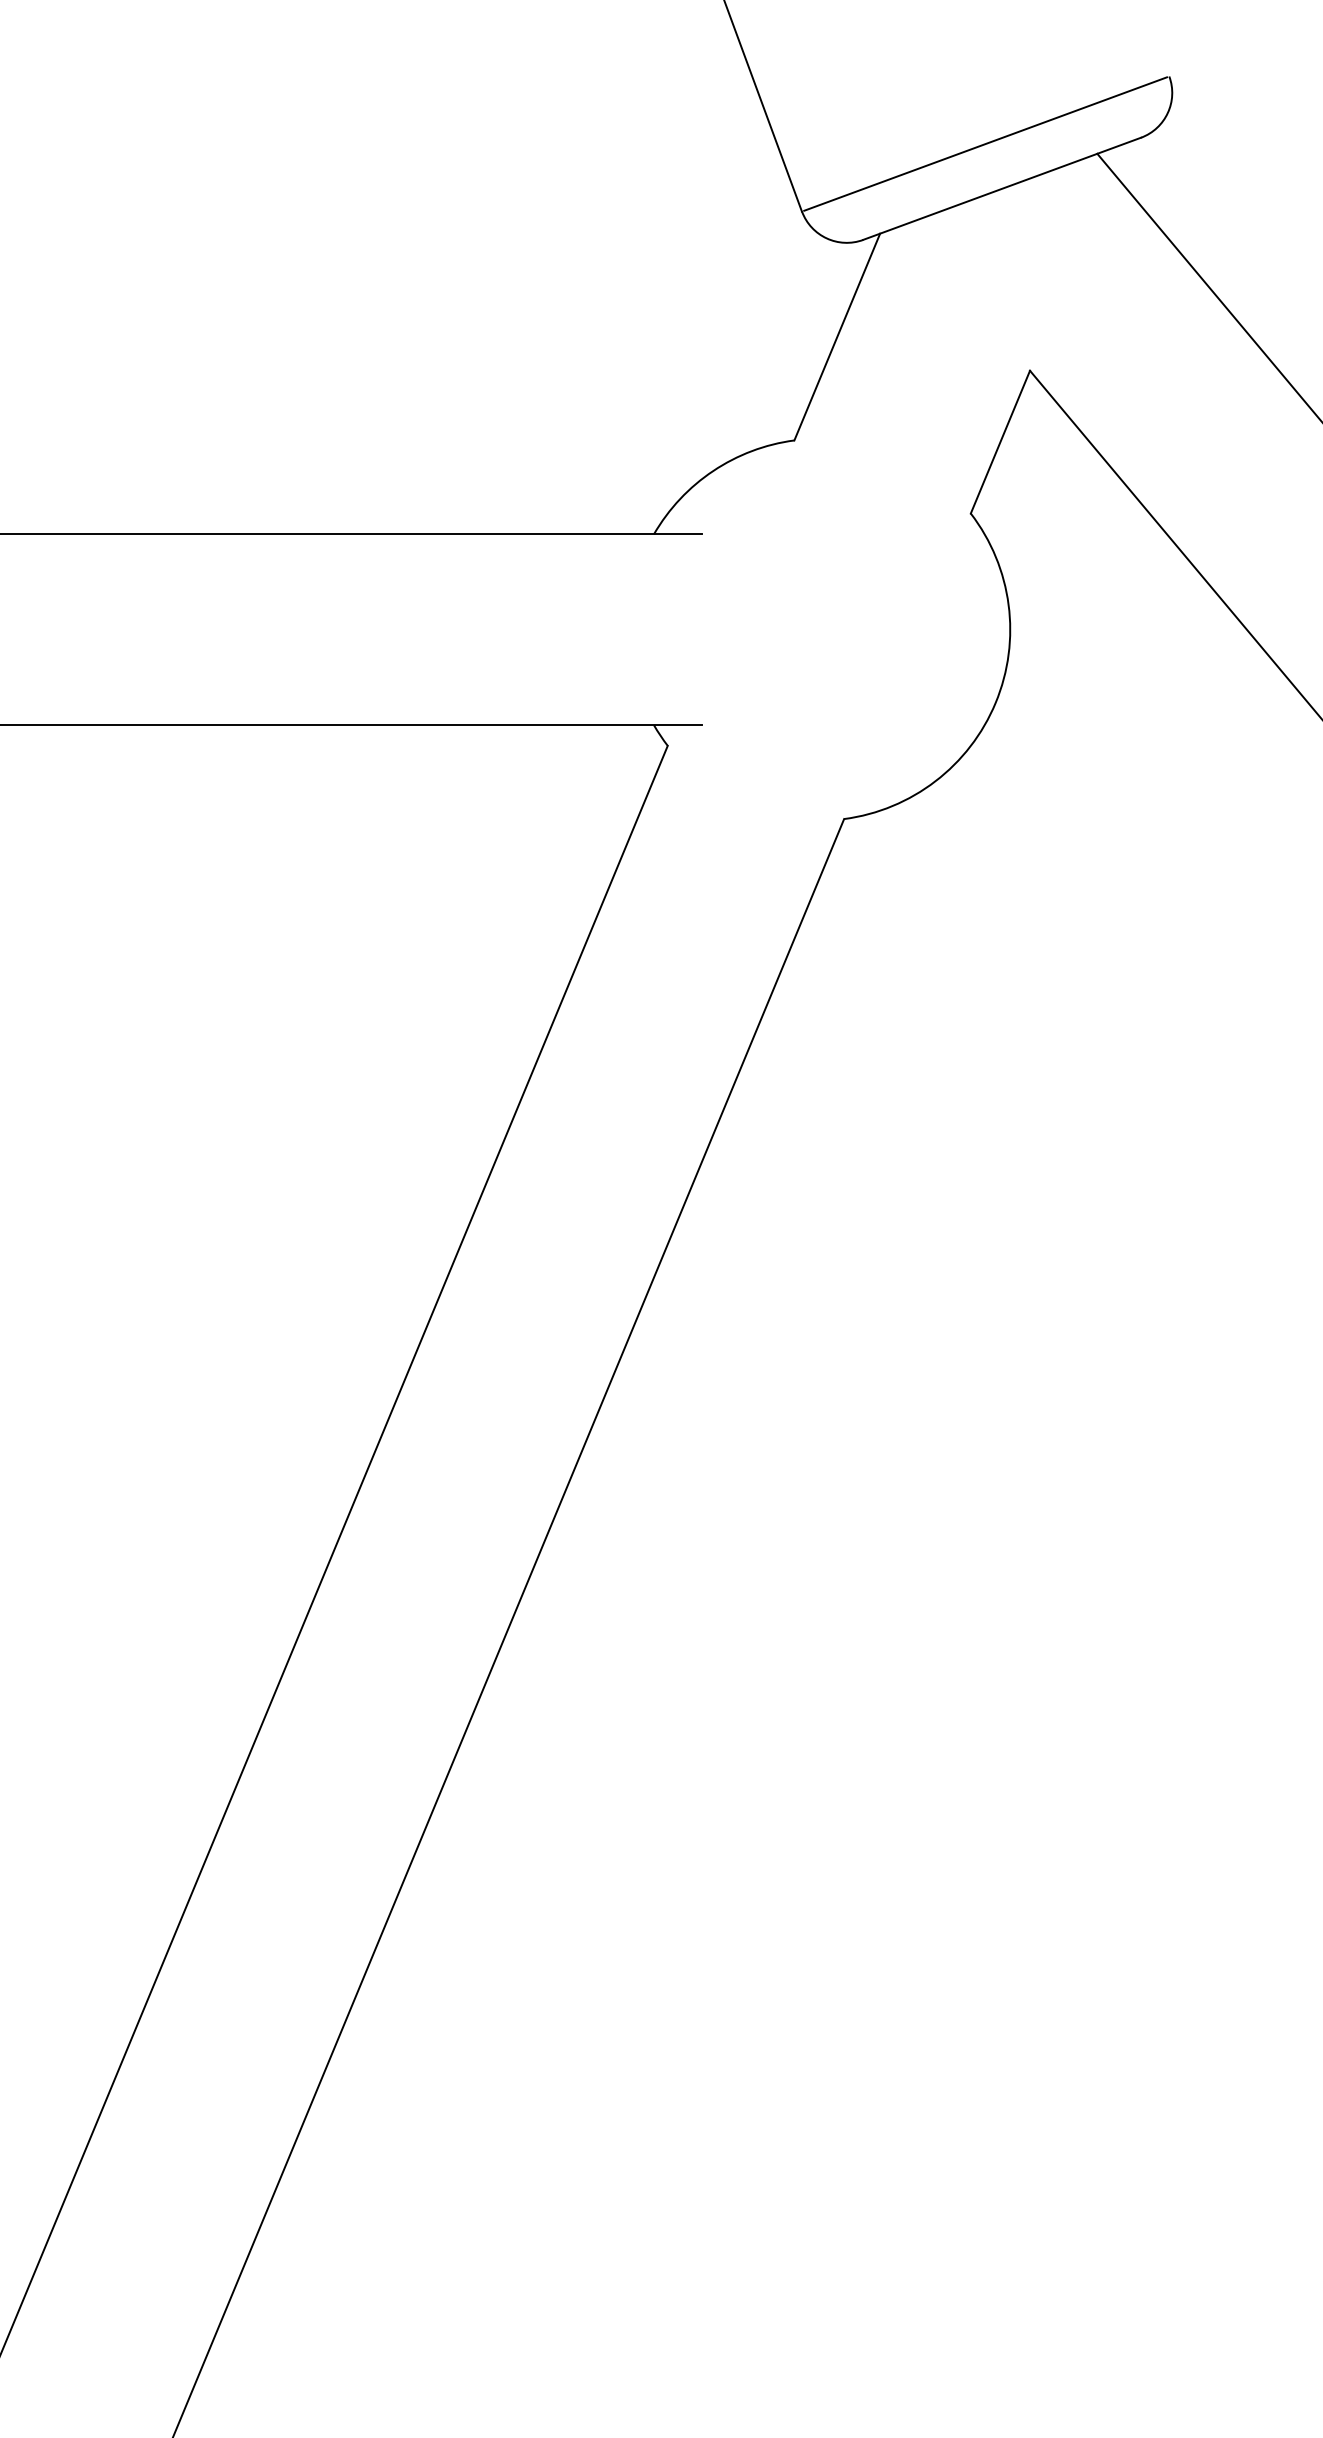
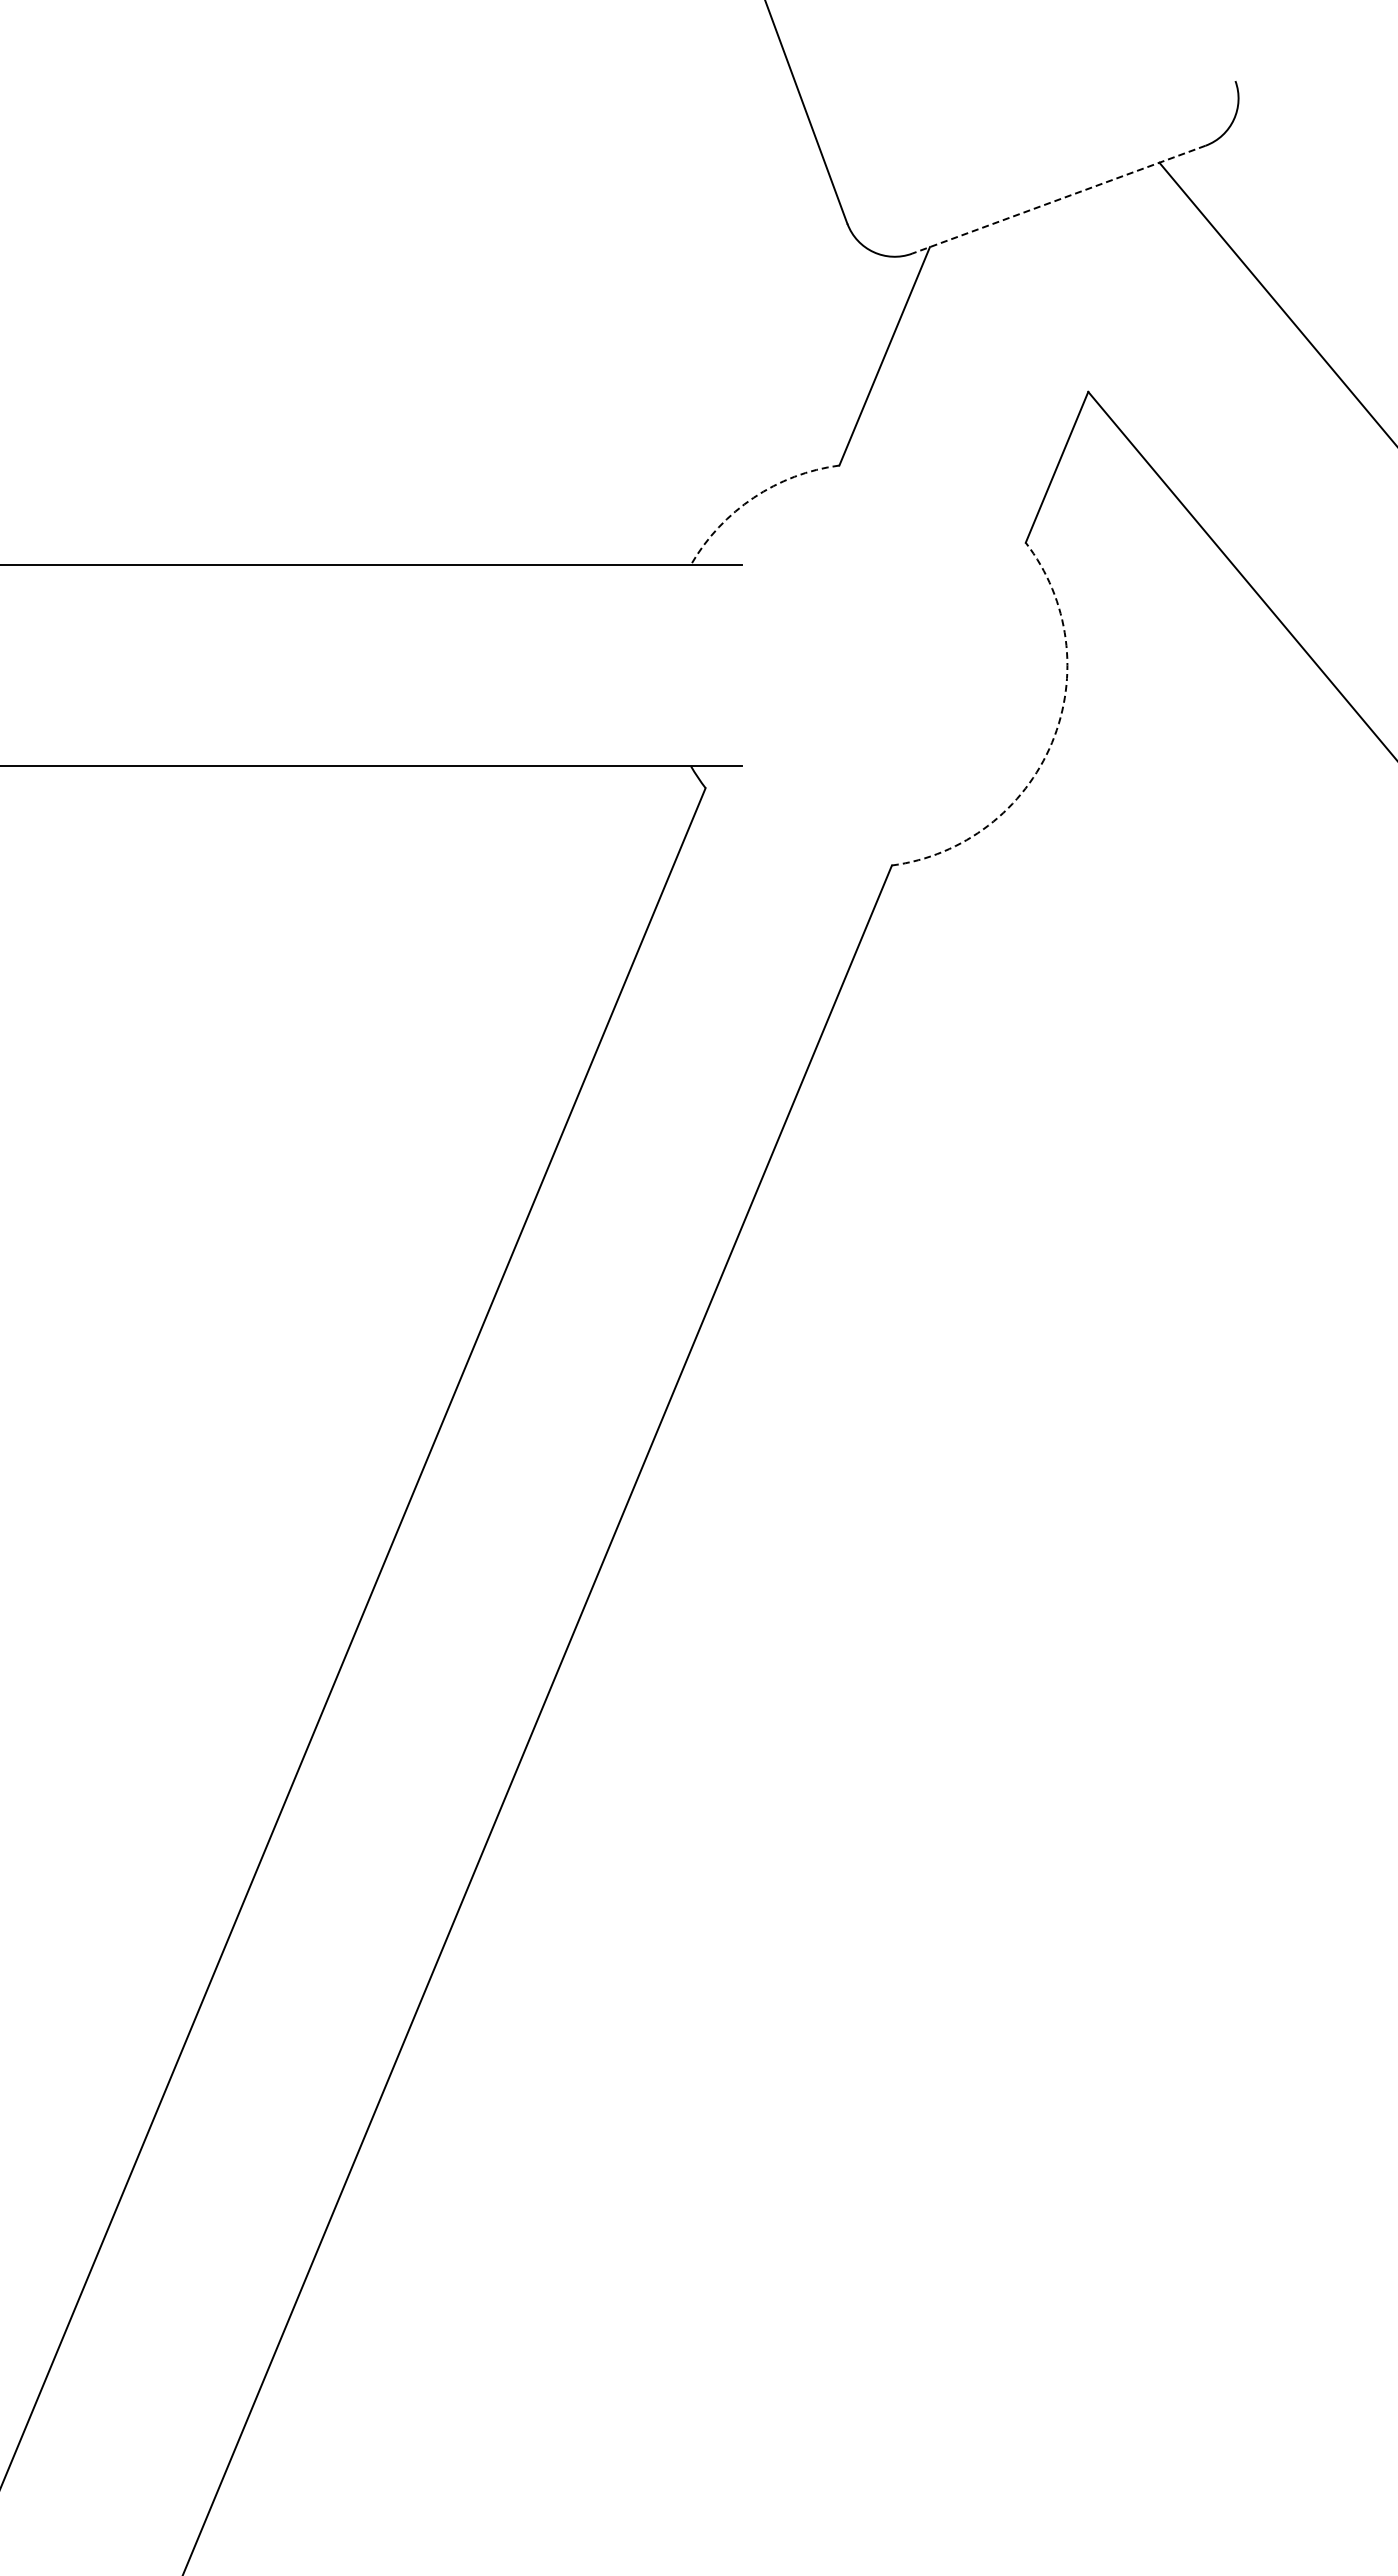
line: (985, 143) -> (1041, 151), removed
line: (1001, 188) -> (1058, 199), solid -> dashed
arc: (713, 470) -> (753, 497), solid -> dashed
arc: (996, 702) -> (1052, 742), solid -> dashed

